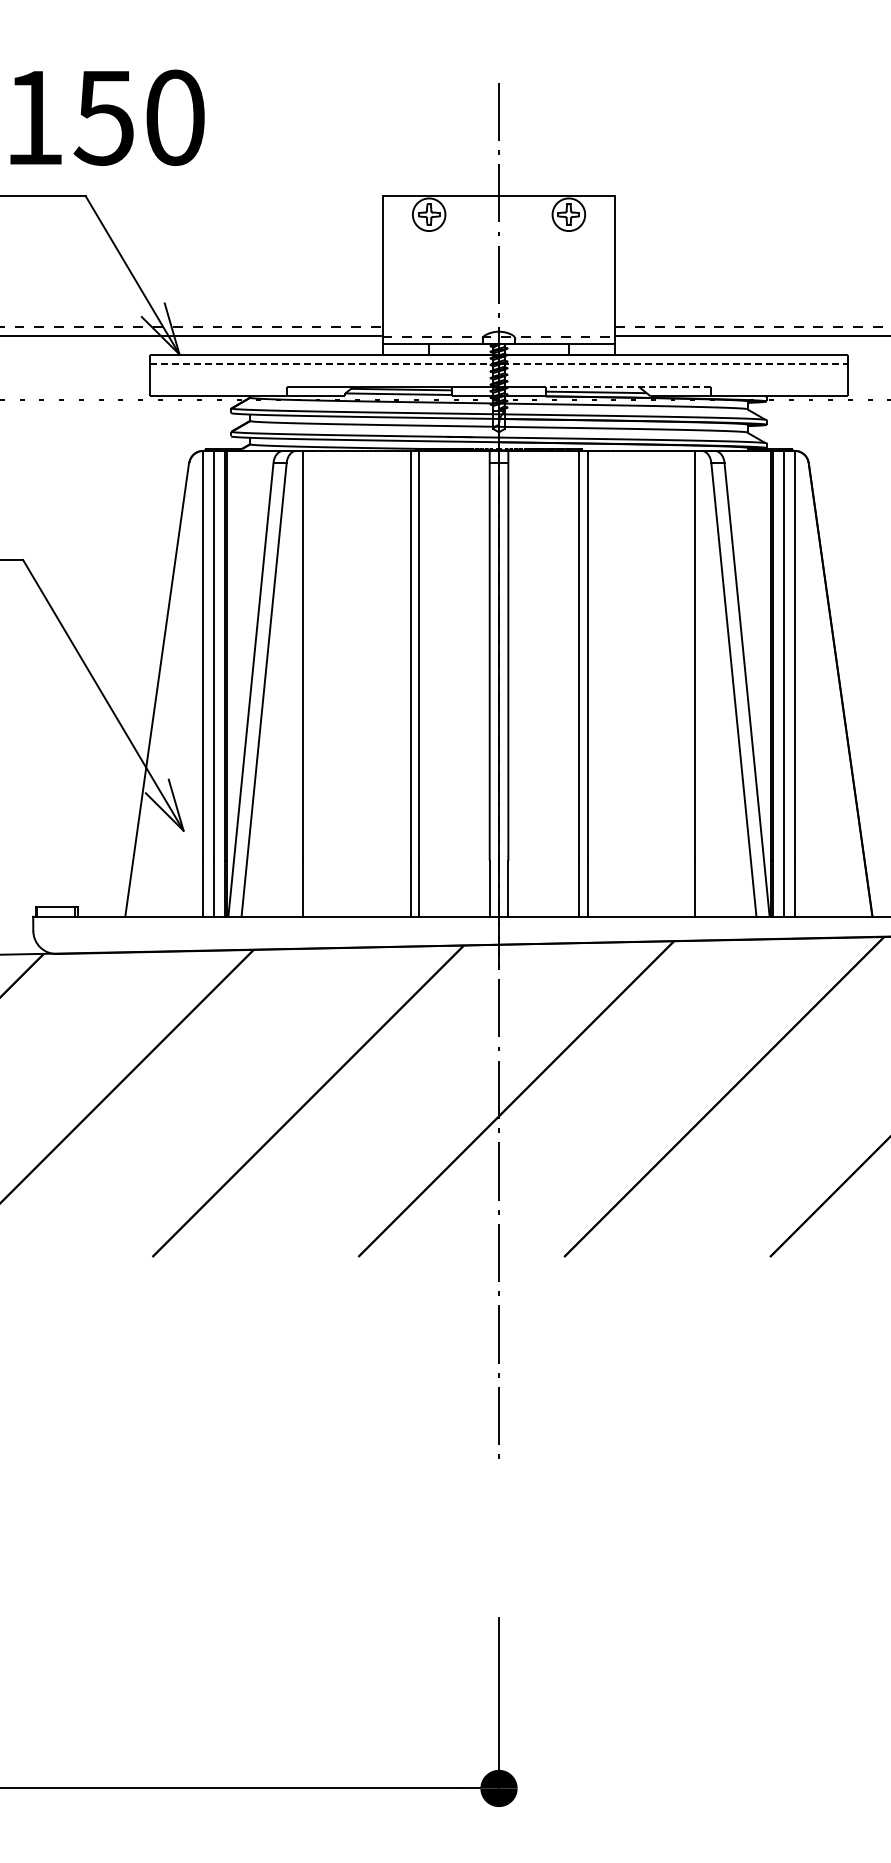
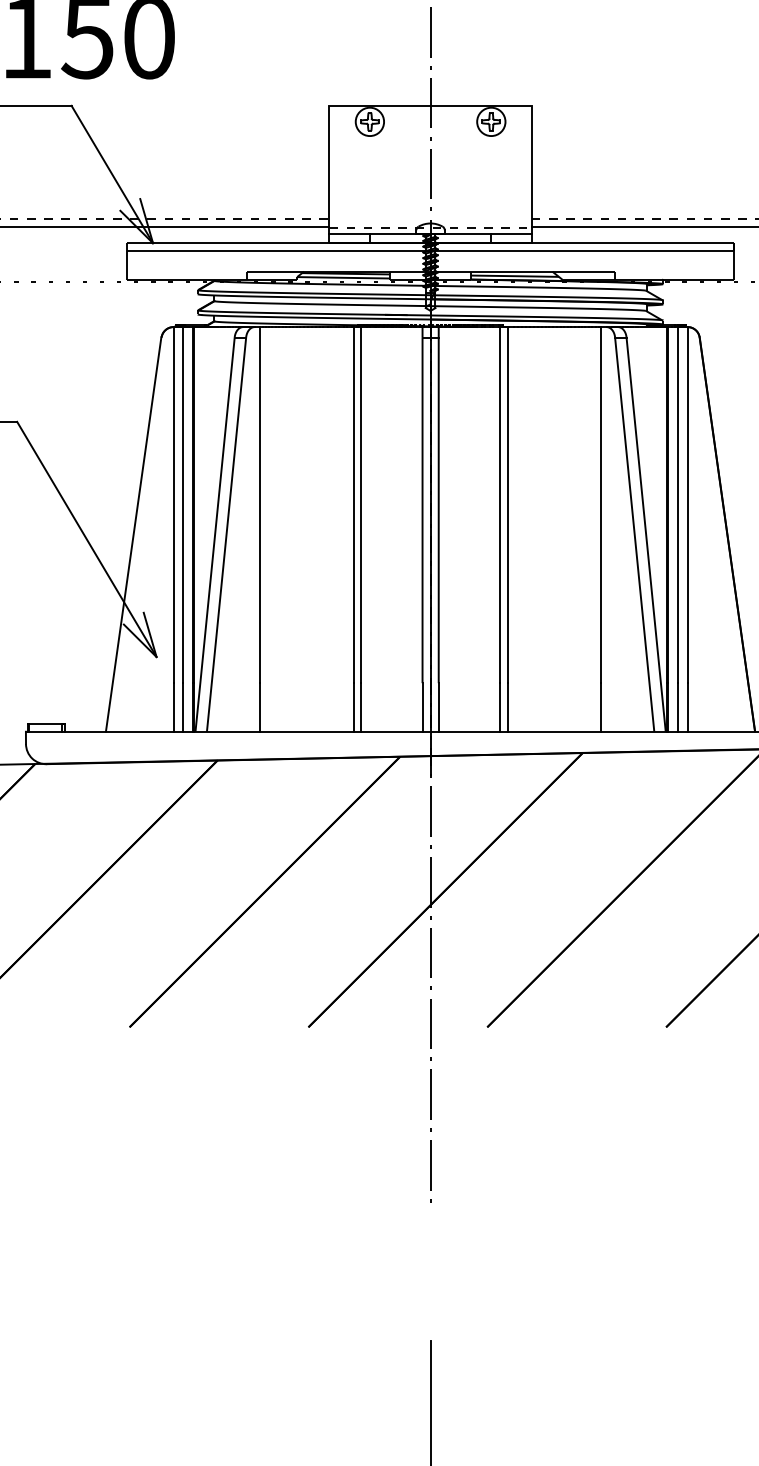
line: (499, 363) -> (431, 251), dashed -> solid
line: (628, 387) -> (543, 271), dashed -> solid

